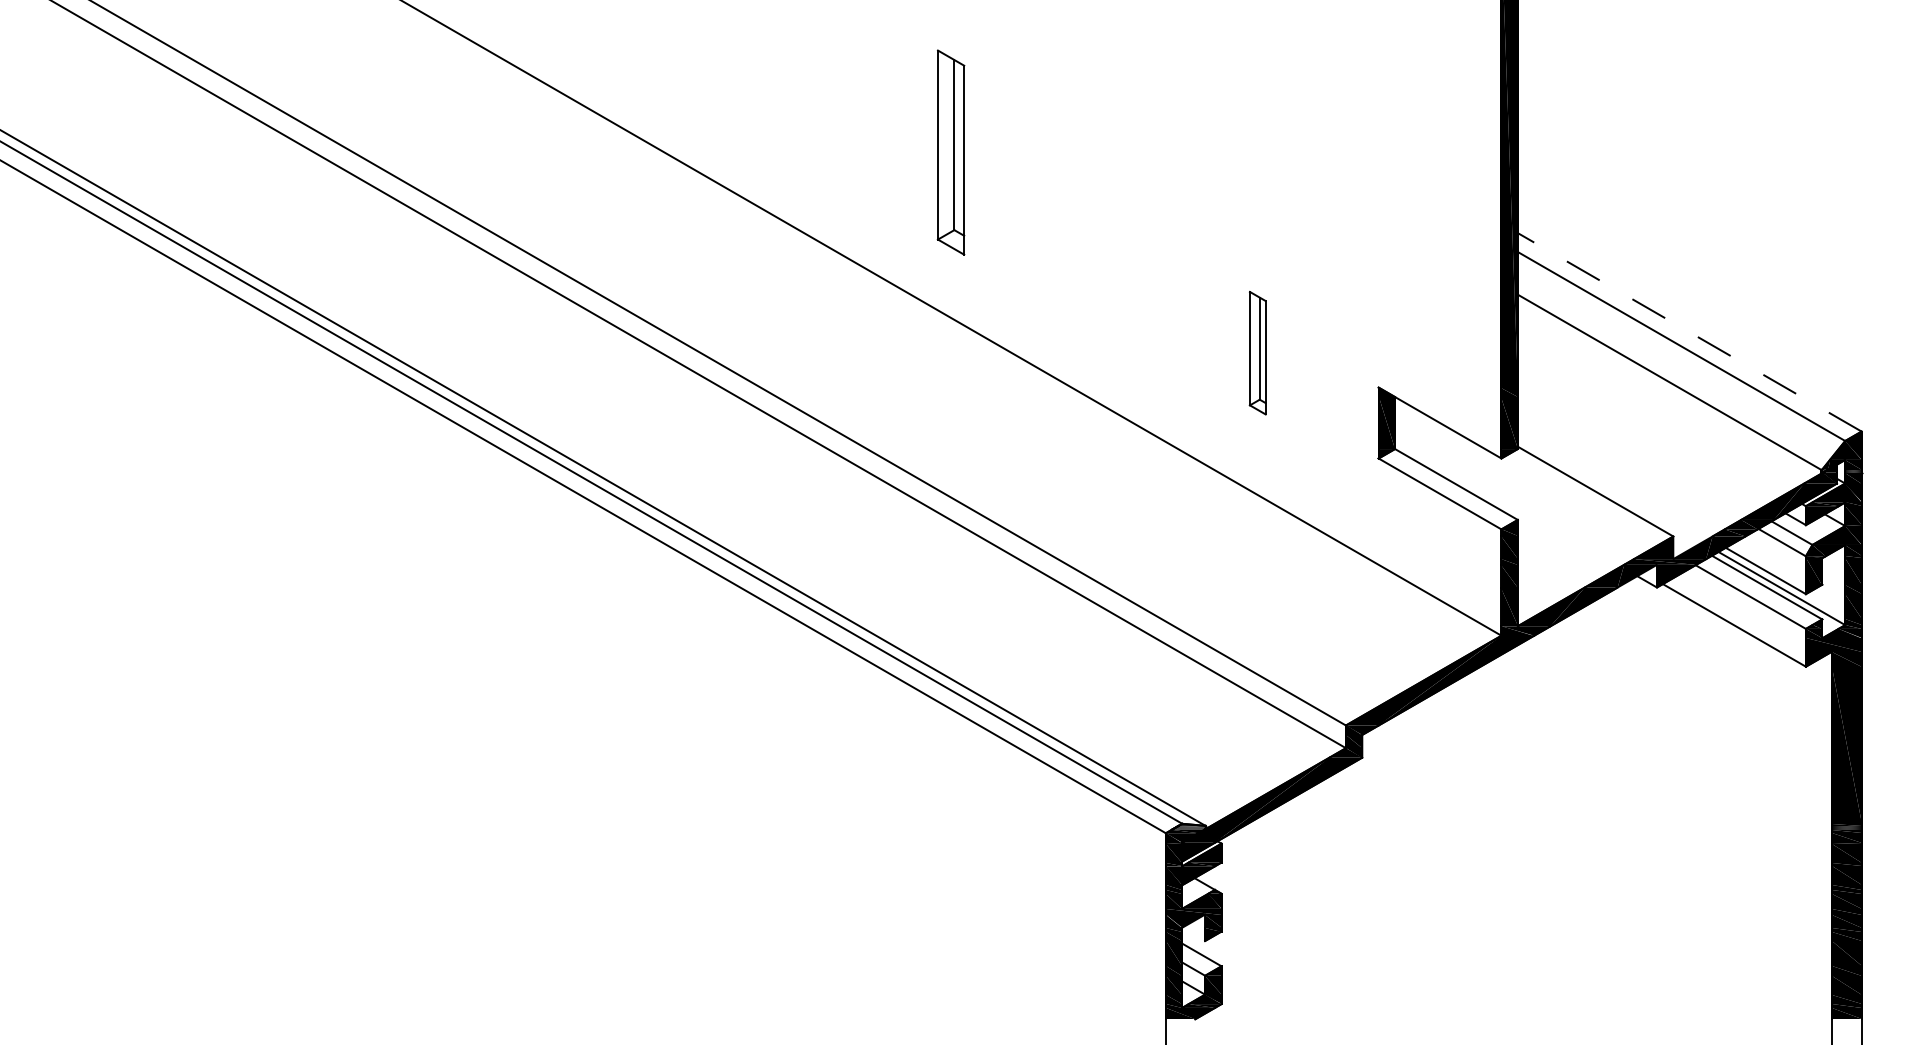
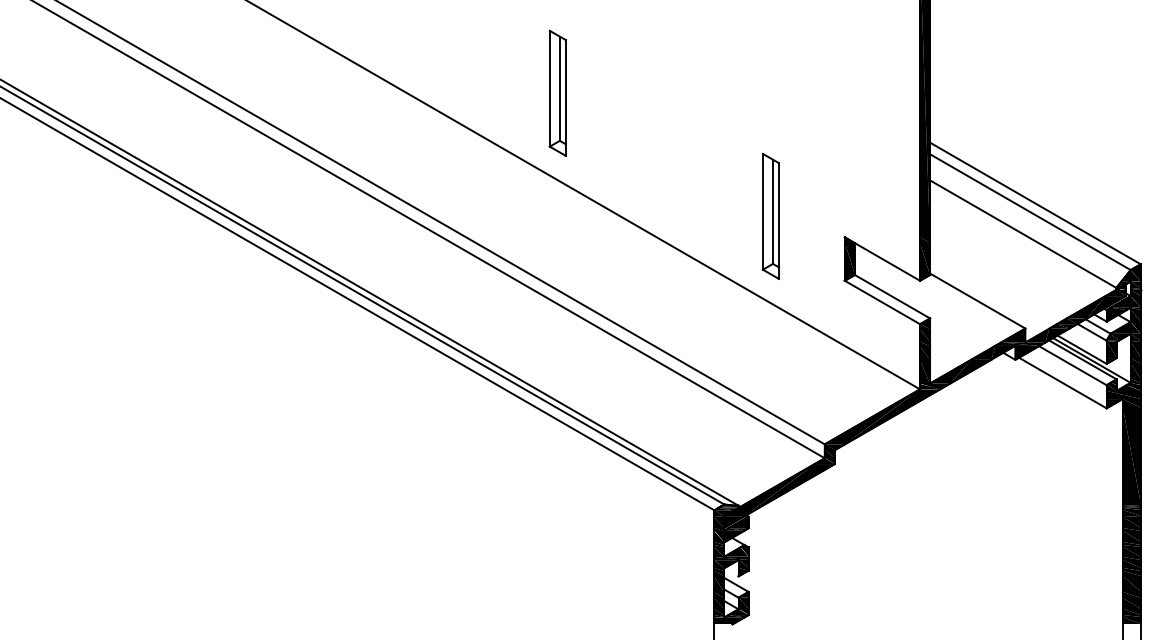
part: (950, 151) -> (557, 92), moved
line: (1689, 332) -> (1035, 203), dashed -> solid
part: (1257, 351) -> (770, 215), size x1.67

